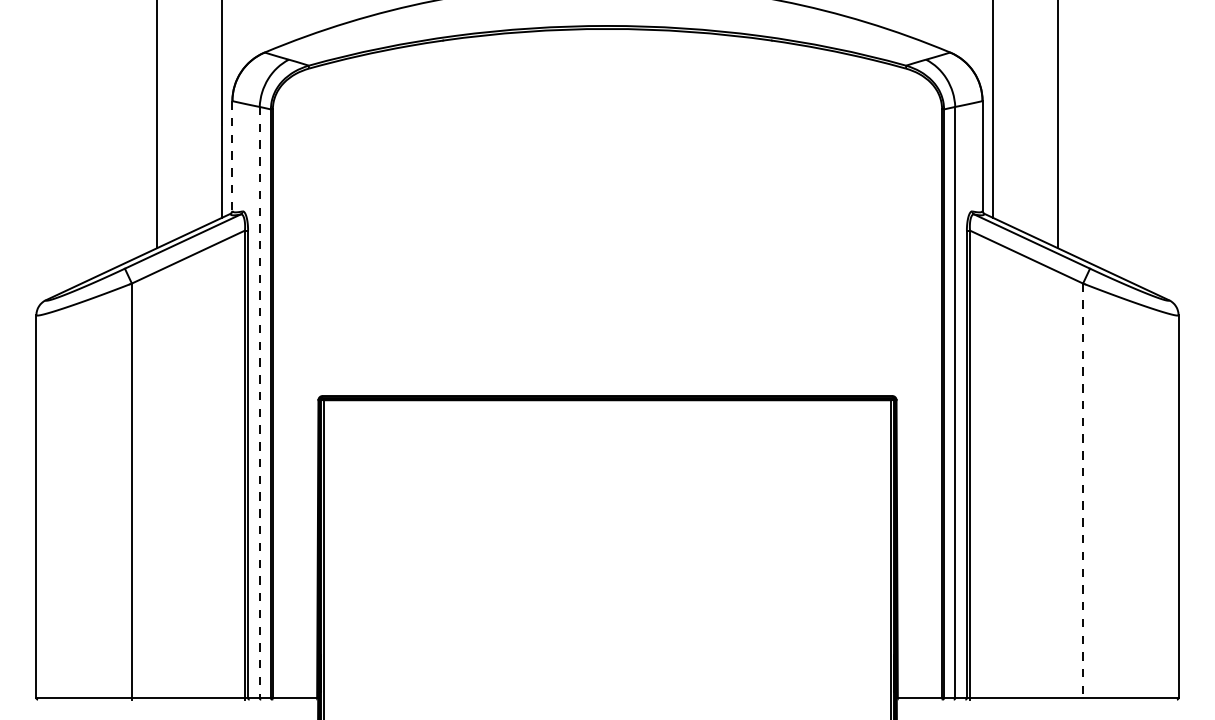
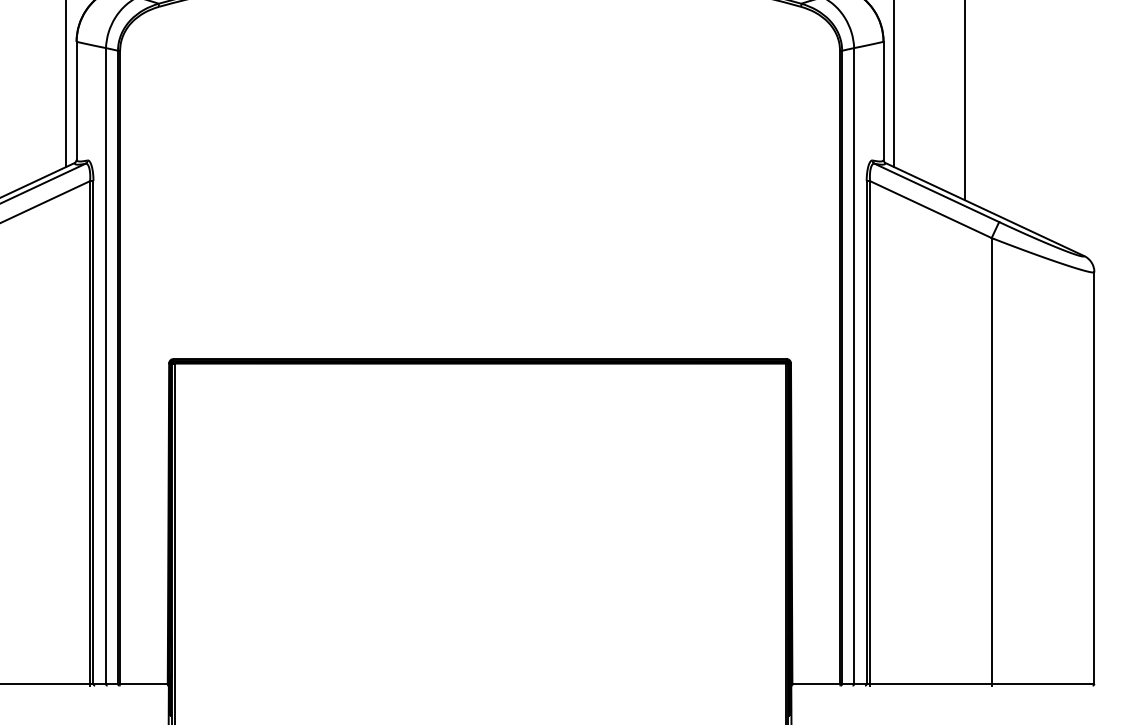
line: (232, 155) -> (76, 100), dashed -> solid
line: (259, 402) -> (105, 366), dashed -> solid
line: (1083, 492) -> (992, 462), dashed -> solid

